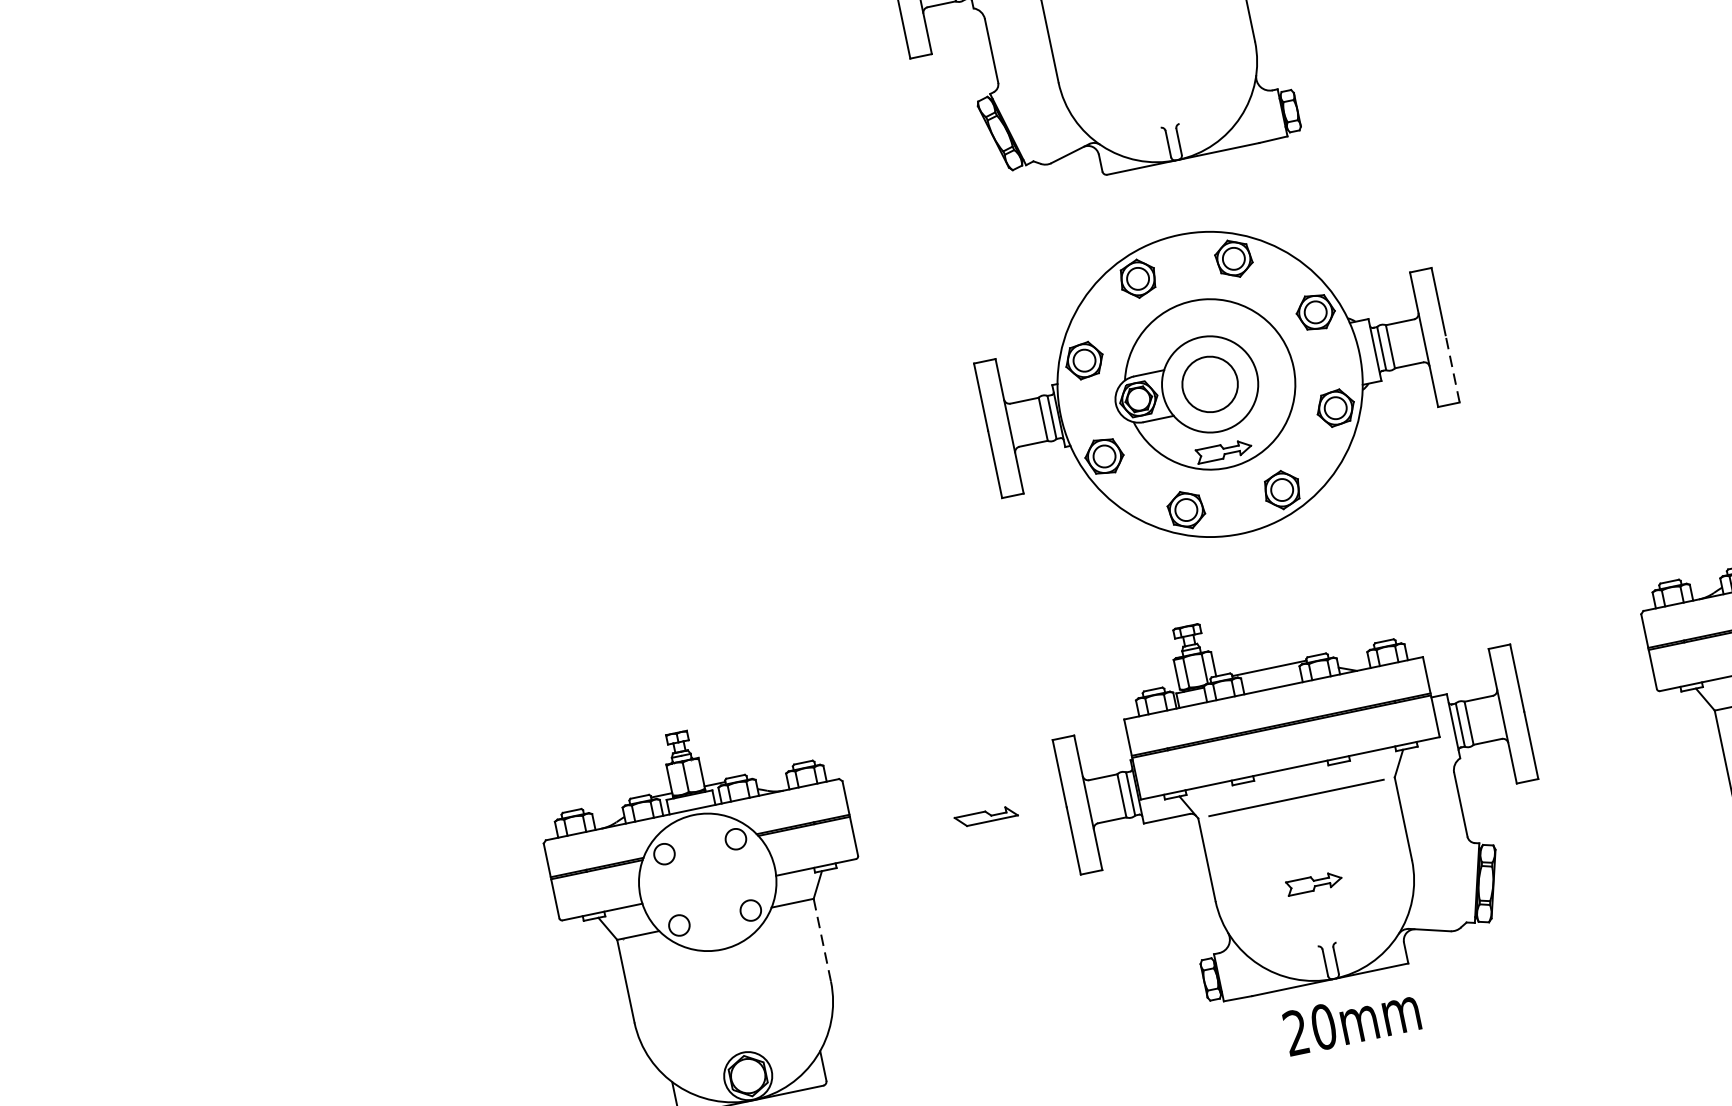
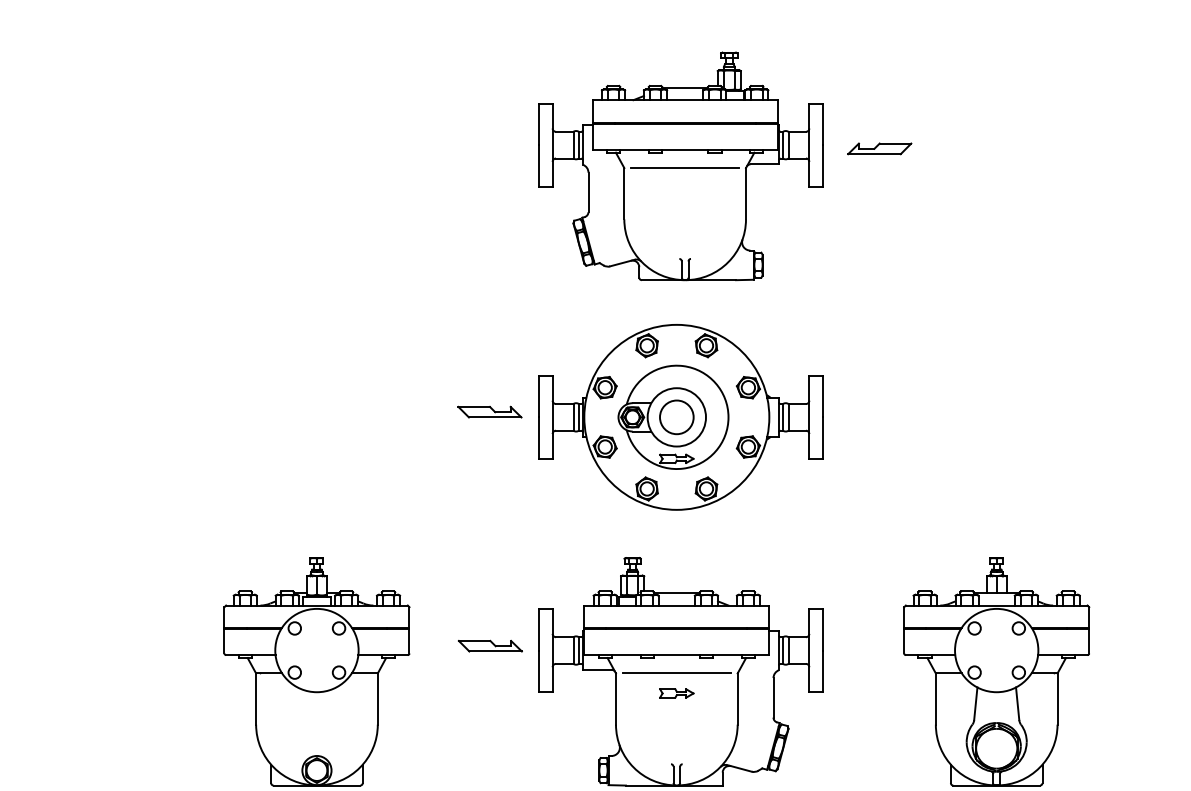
line: (1452, 369) -> (822, 438), dashed -> solid
part: (905, 438) -> (489, 411), added
part: (986, 815) -> (490, 645), size x1.67
part: (1313, 883) -> (676, 693), moved
line: (821, 940) -> (377, 699), dashed -> solid

